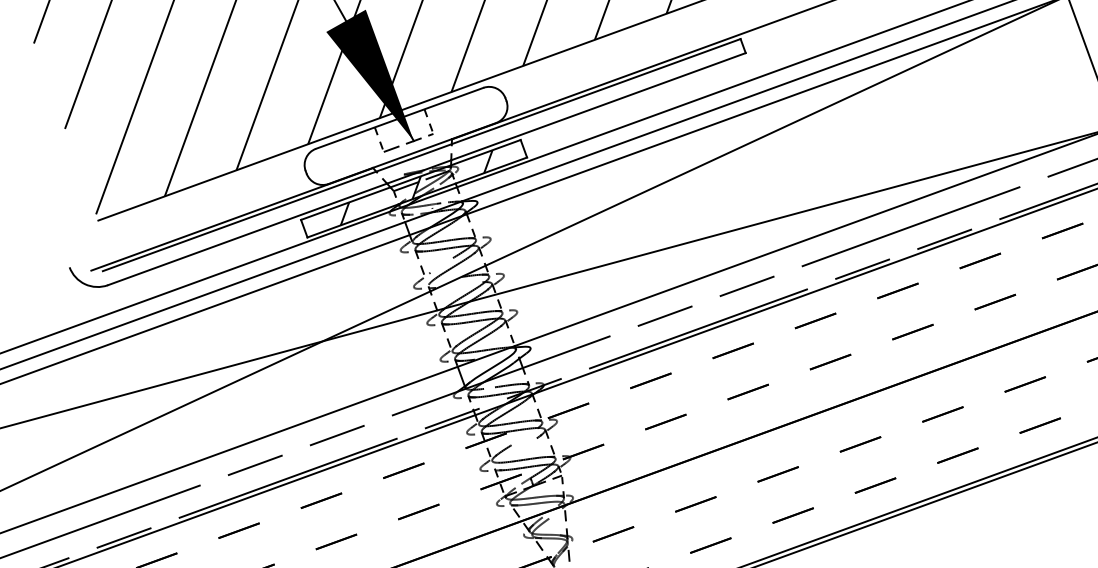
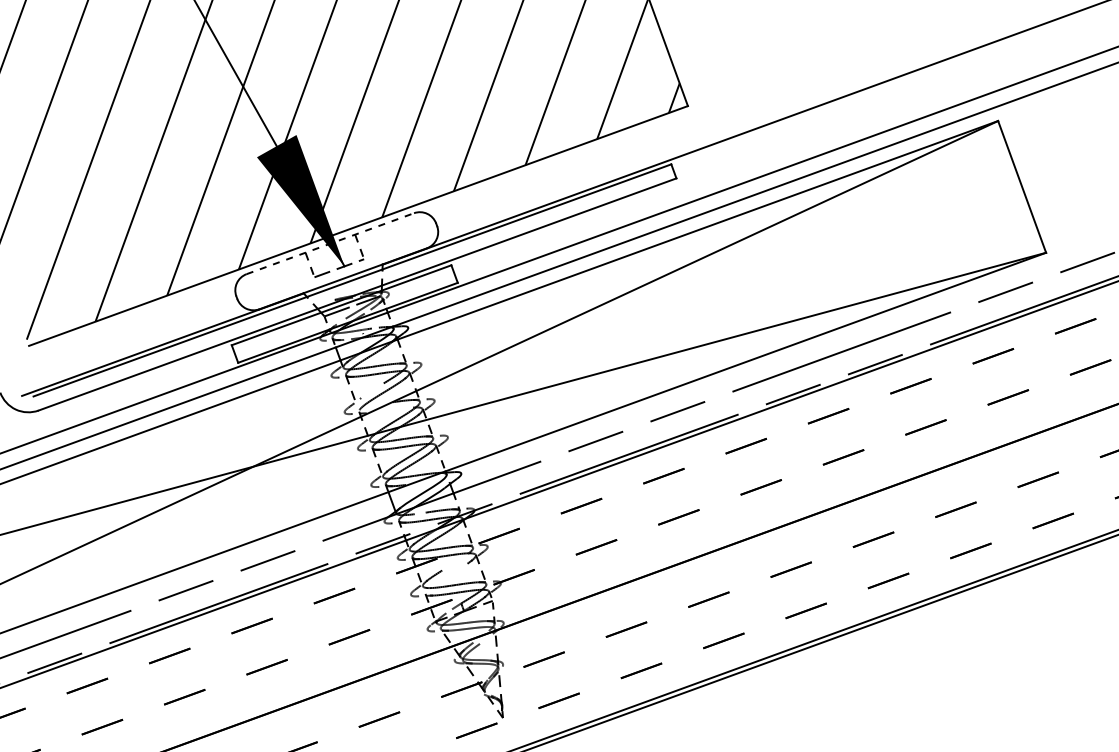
line: (399, 118) -> (330, 243), solid -> dashed
hatch: (416, 187) -> (347, 312), removed

